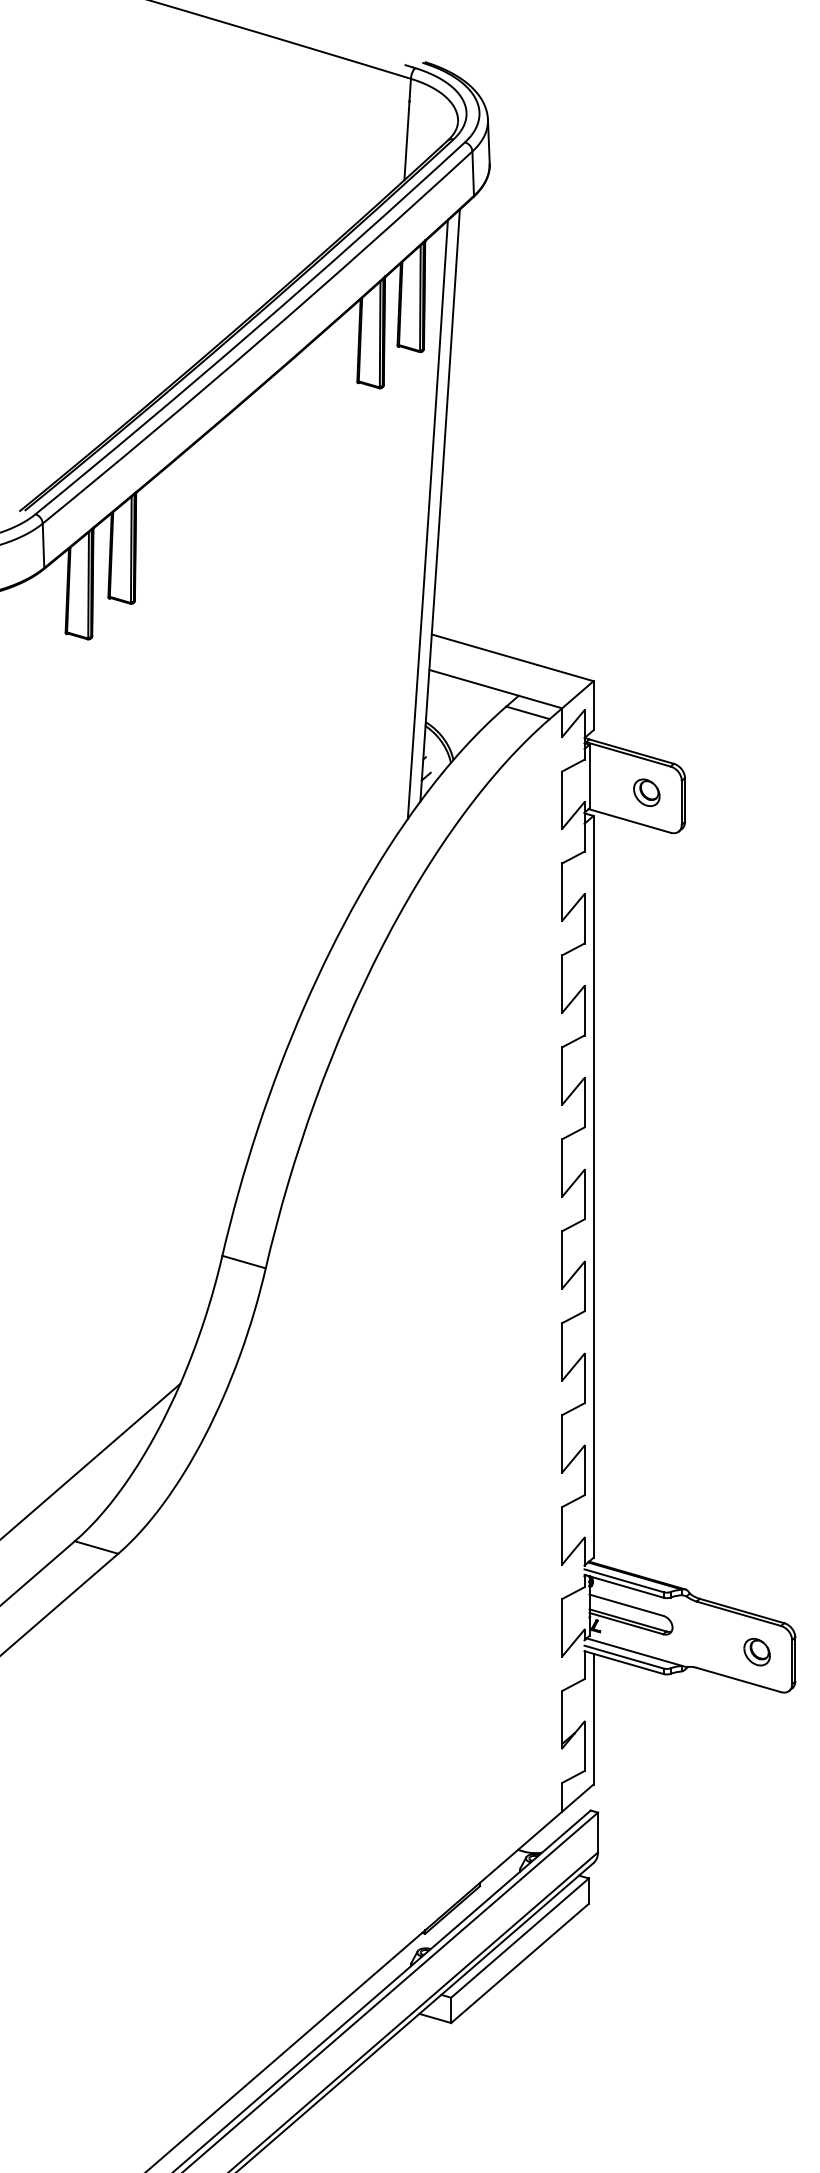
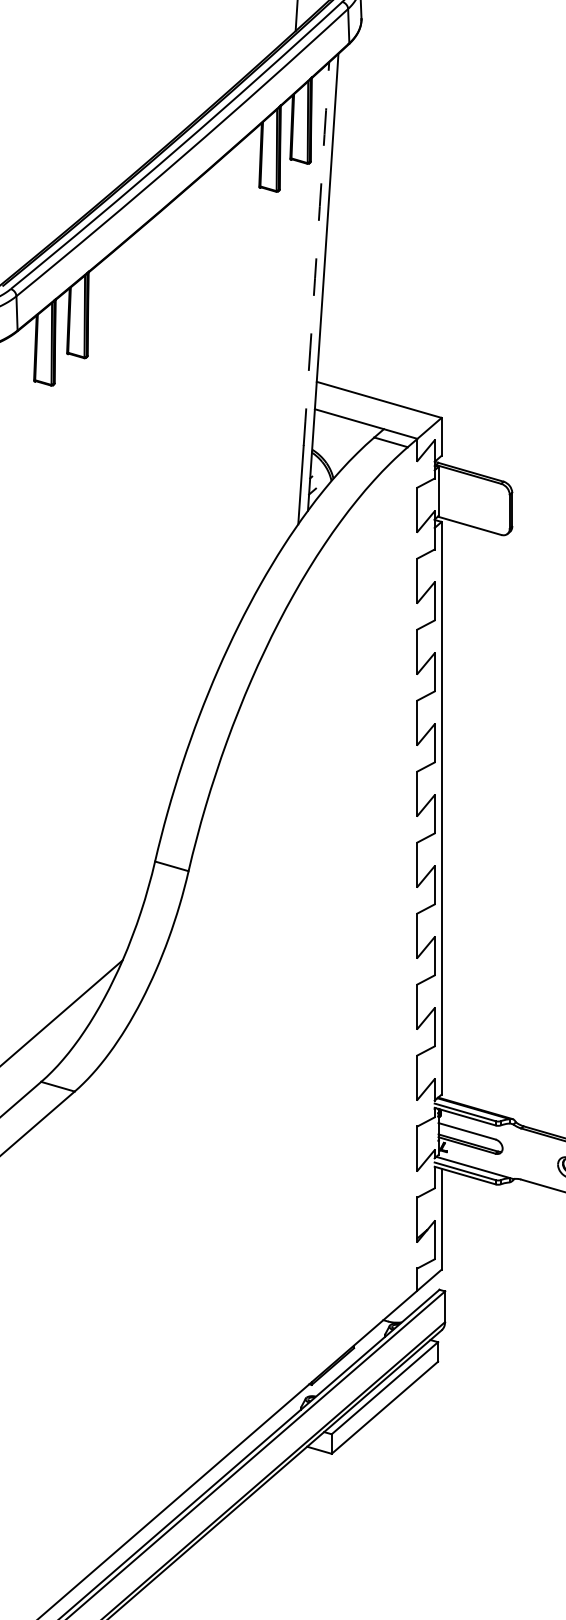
arc: (431, 469) -> (316, 254), solid -> dashed
part: (646, 792) -> (482, 503), removed

